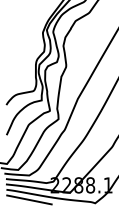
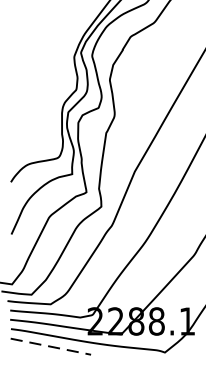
line: (29, 199) -> (50, 345), solid -> dashed

